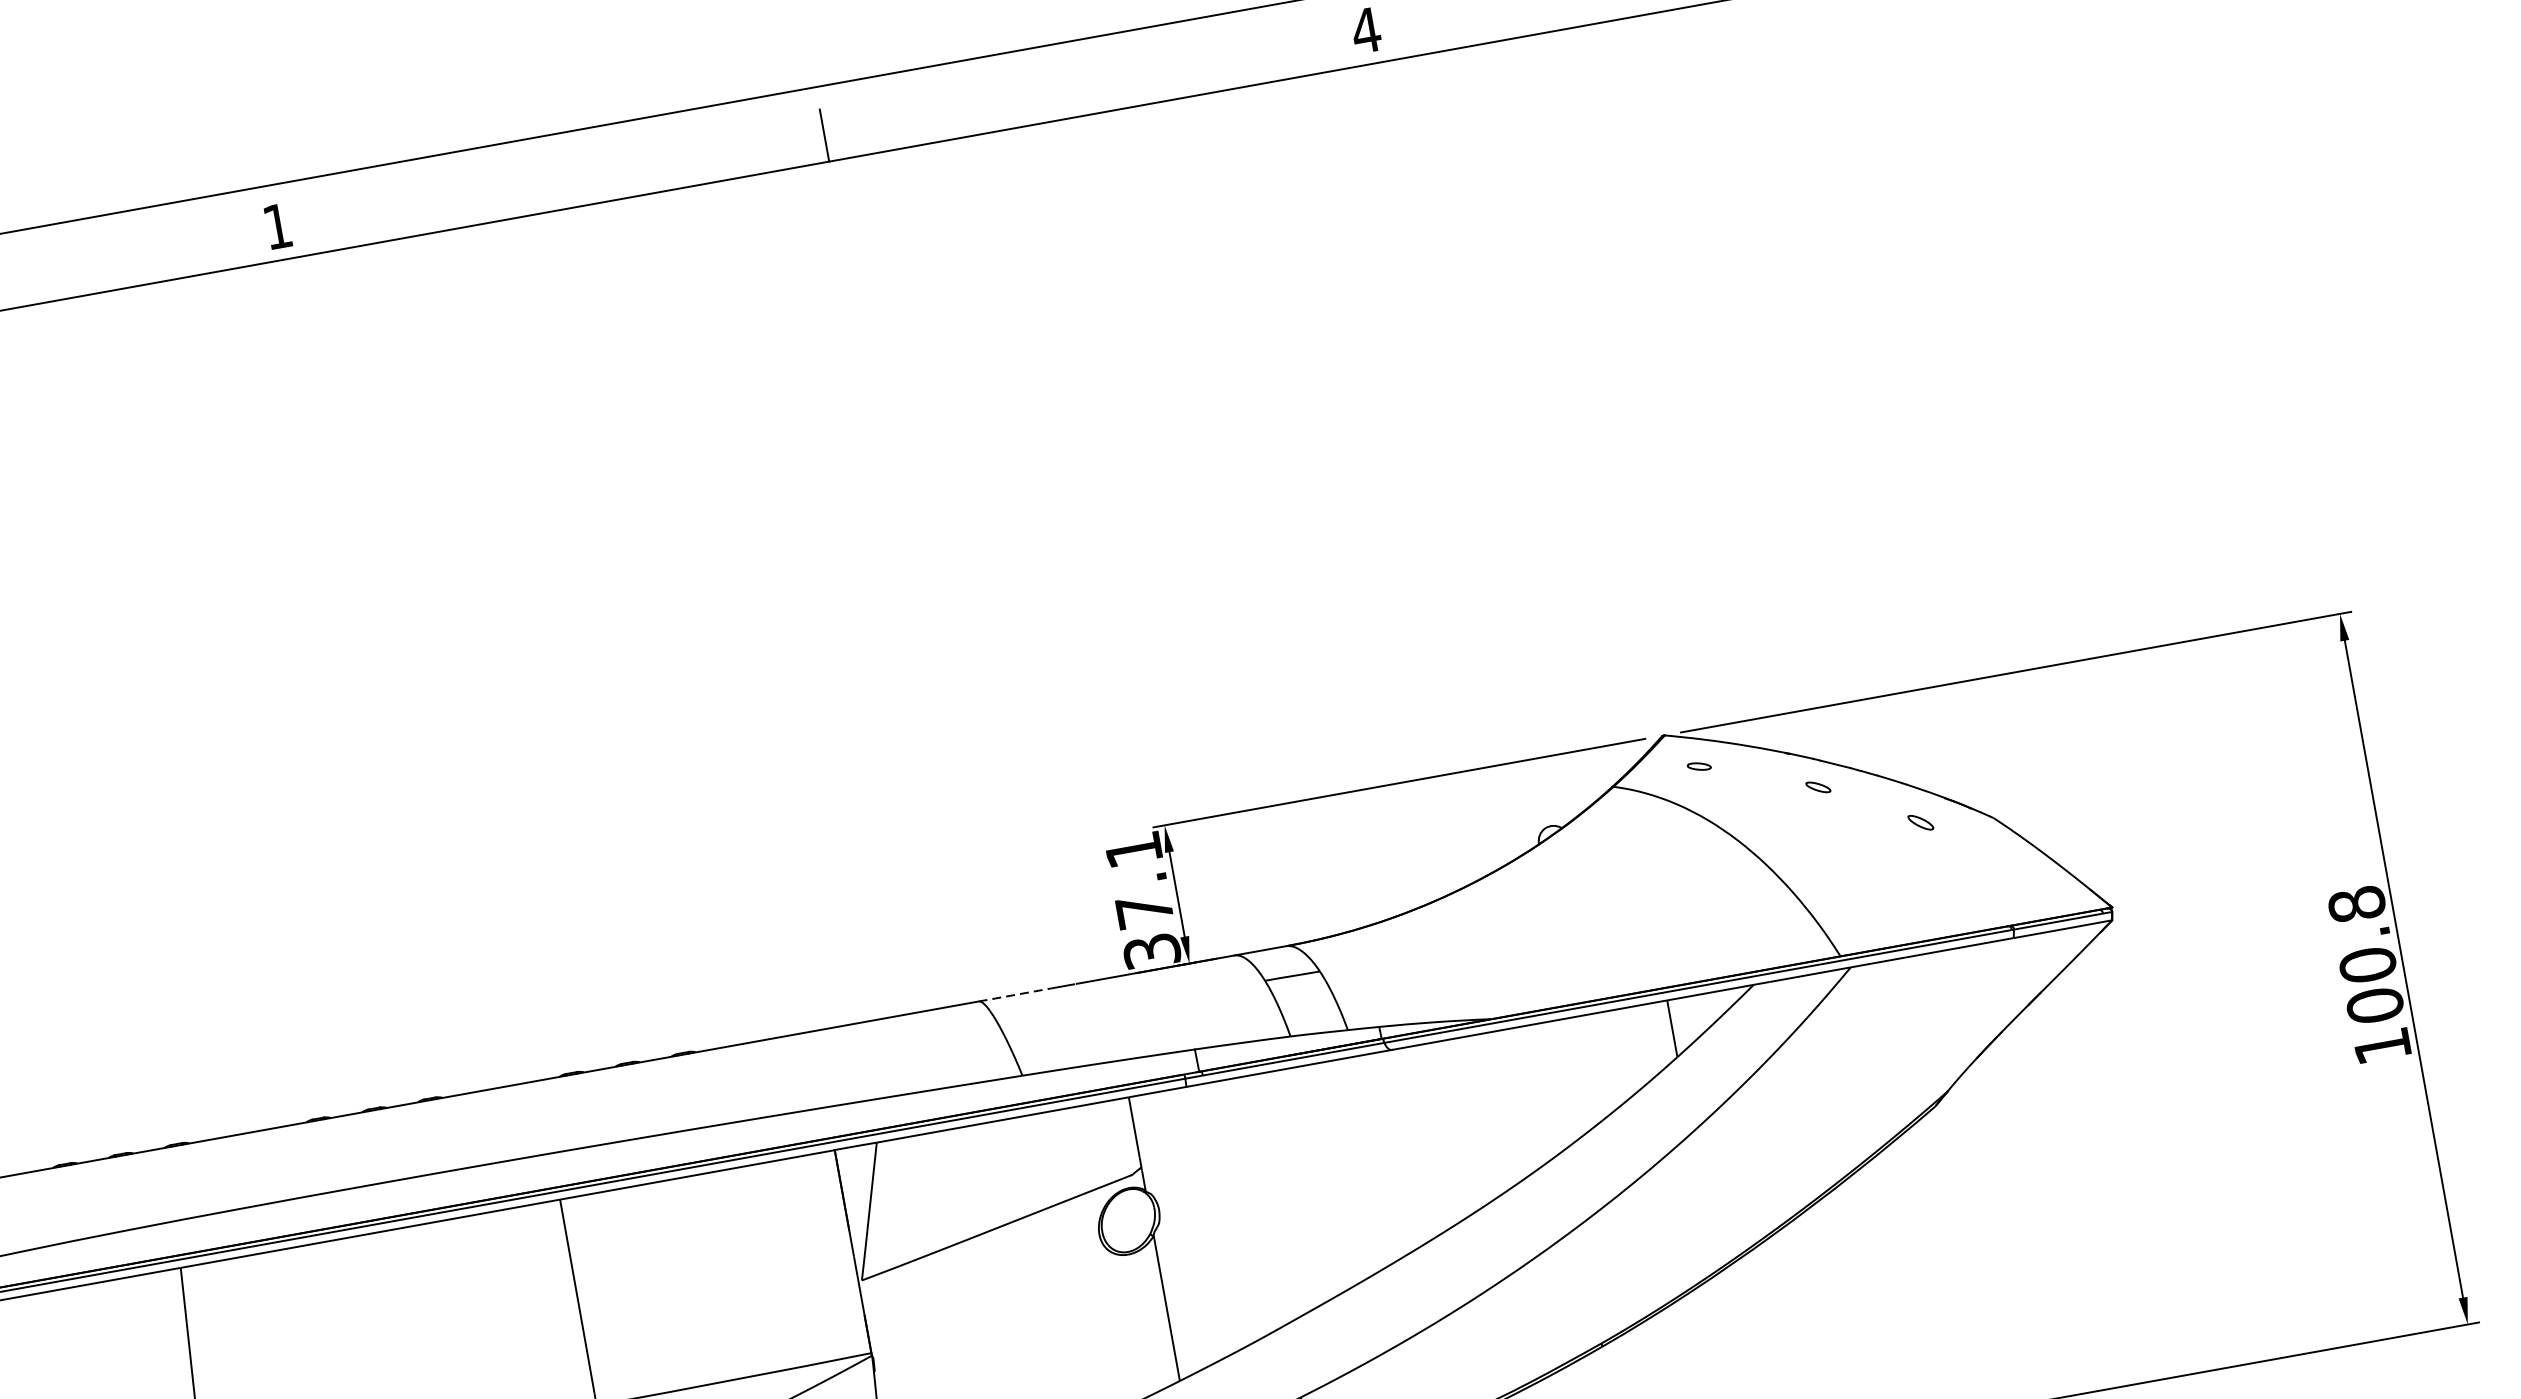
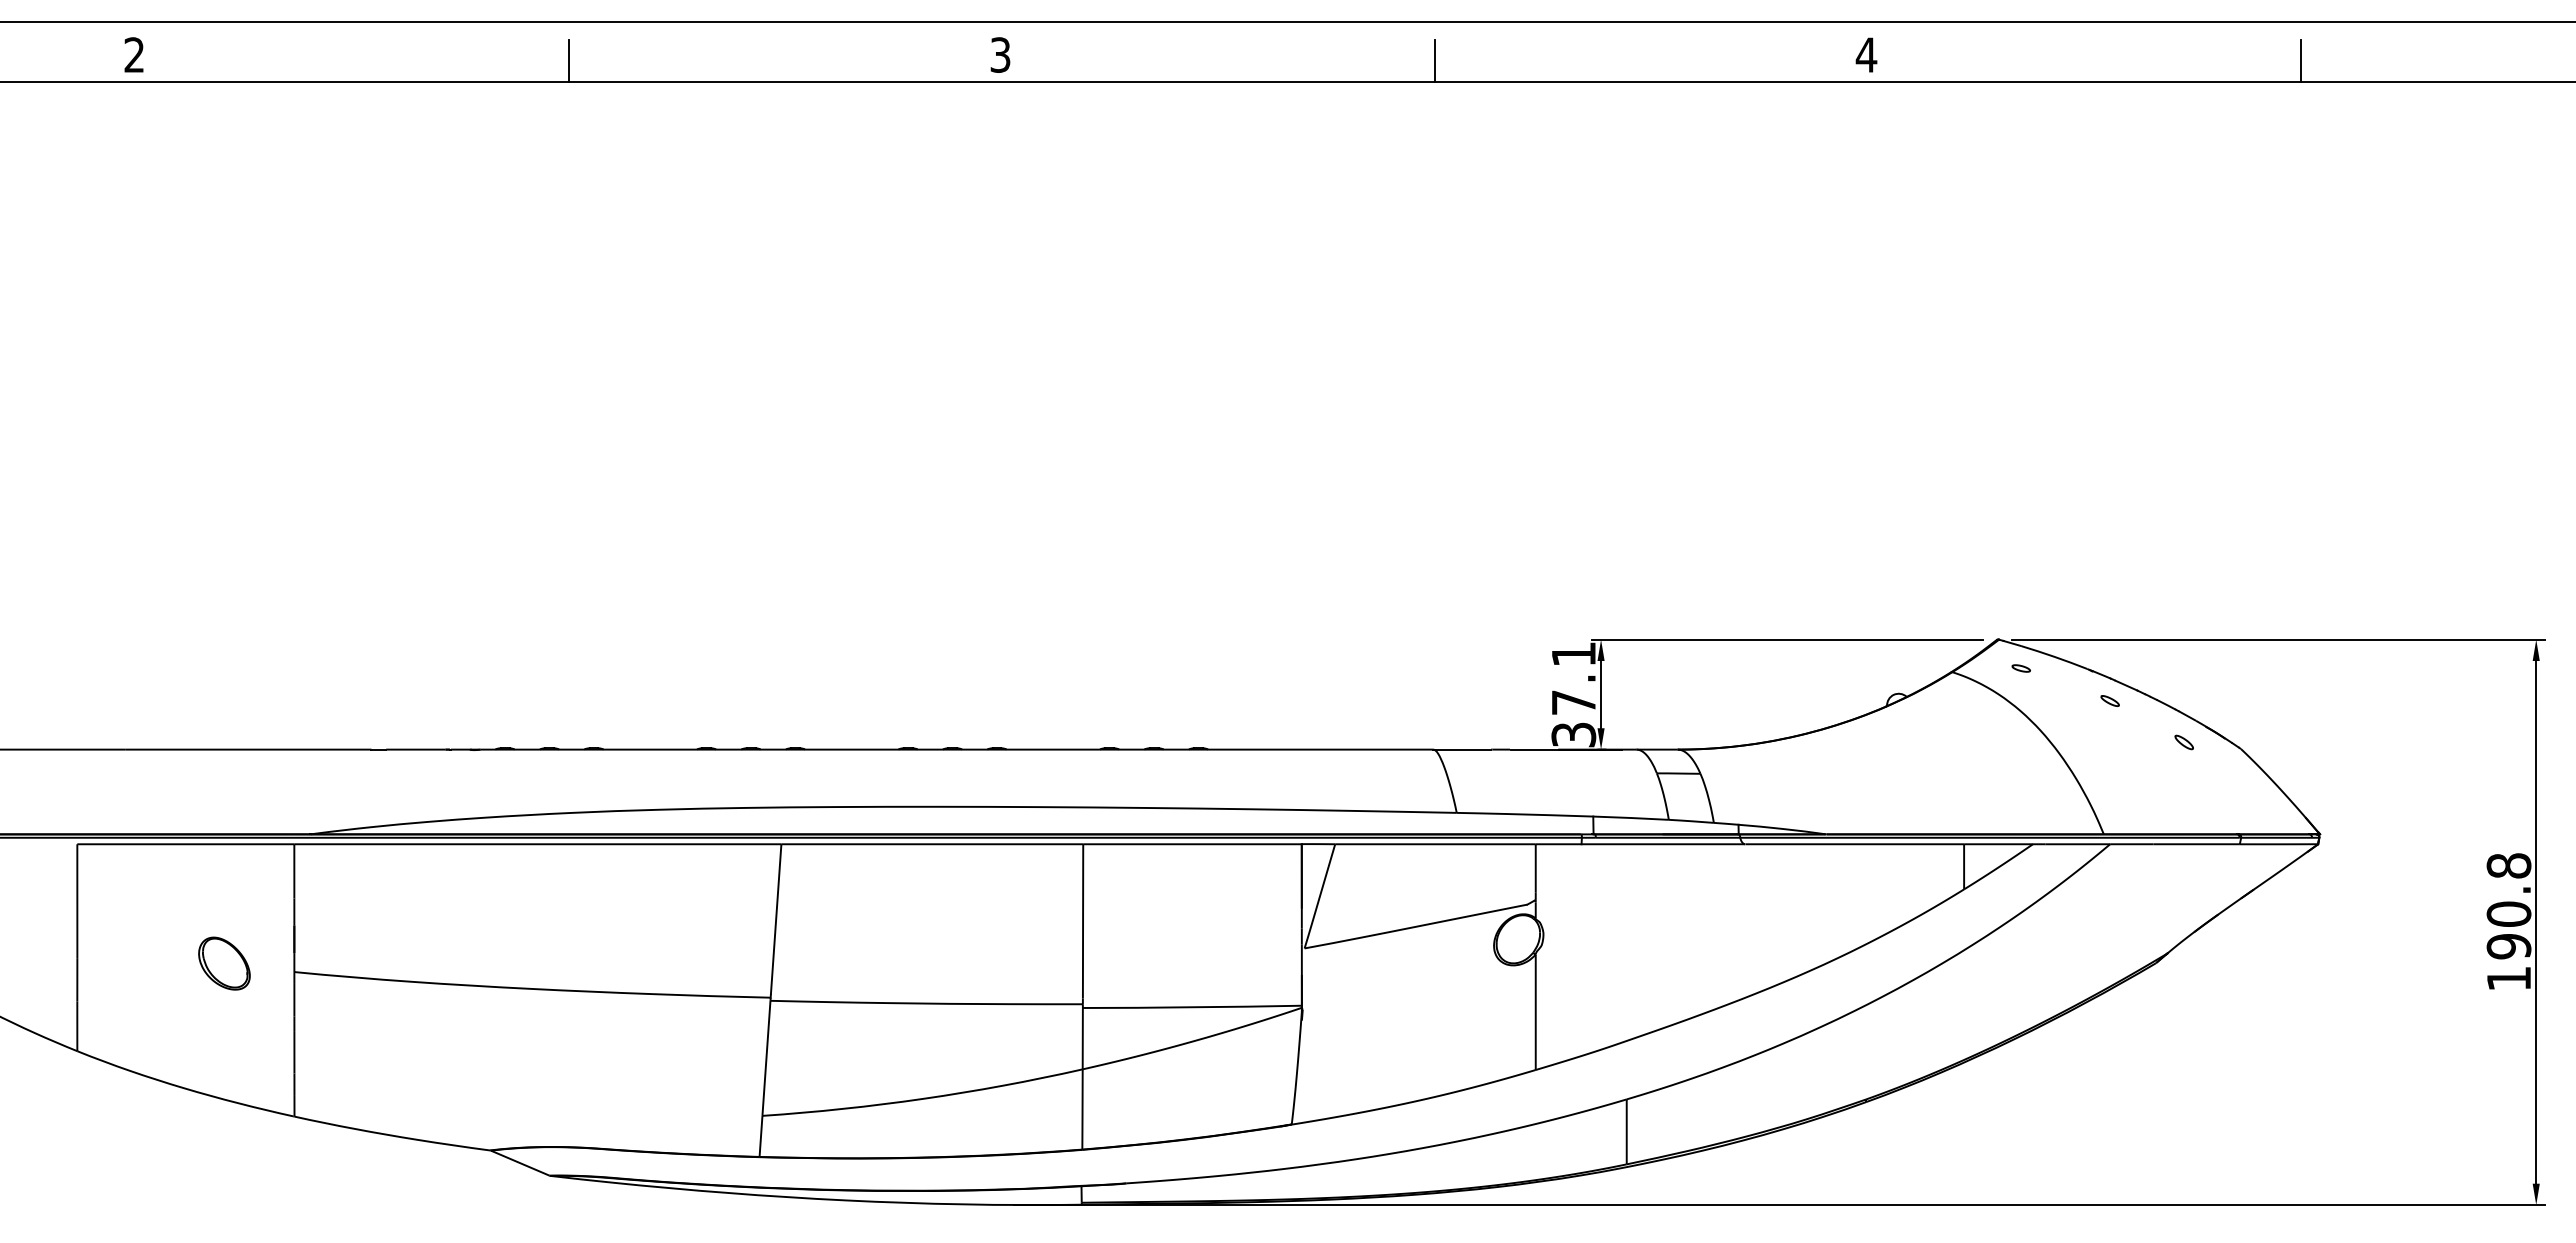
text: (277, 225) -> (1000, 54), 1 -> 3
line: (1015, 994) -> (1462, 749), dashed -> solid
text: (2374, 1005) -> (2508, 946), 100.8 -> 190.8

